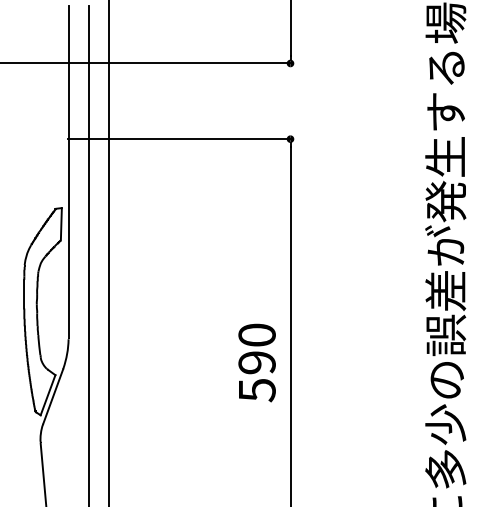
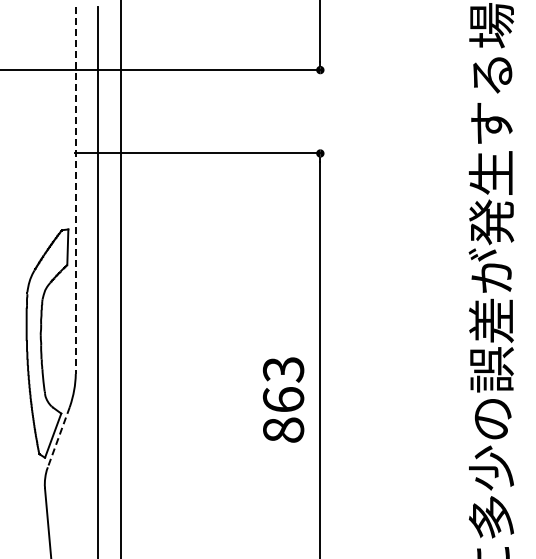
line: (68, 172) -> (75, 190), solid -> dashed
text: (257, 363) -> (283, 400), 590 -> 863
line: (52, 396) -> (58, 437), solid -> dashed

